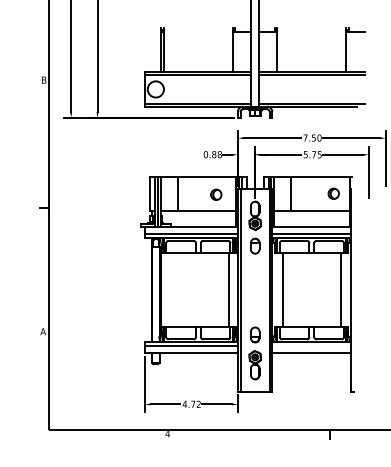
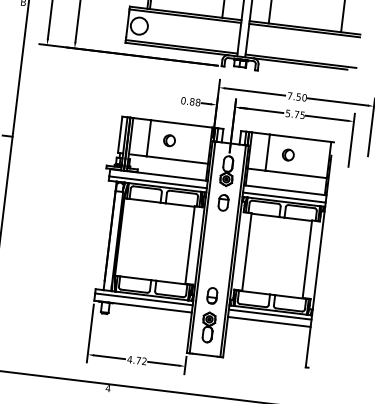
part: (333, 193) -> (288, 154), moved
part: (216, 194) -> (169, 140), moved
line: (311, 346) -> (269, 315), added

